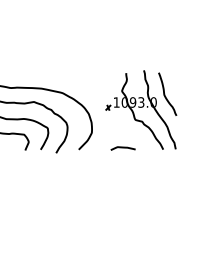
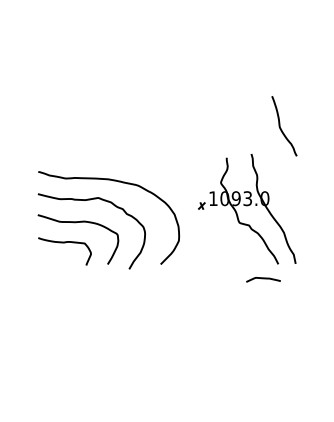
curve: (165, 95) -> (281, 128), moved
curve: (123, 148) -> (263, 279), moved

